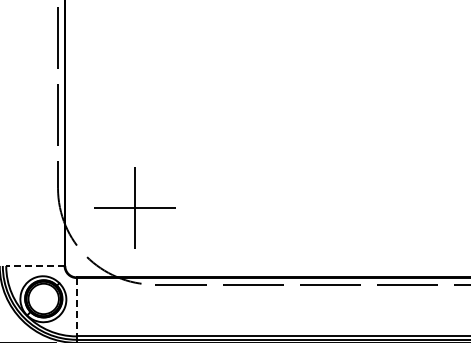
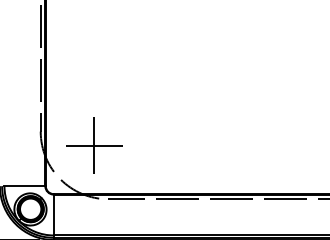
line: (34, 265) -> (24, 185), dashed -> solid
line: (76, 307) -> (53, 215), dashed -> solid

